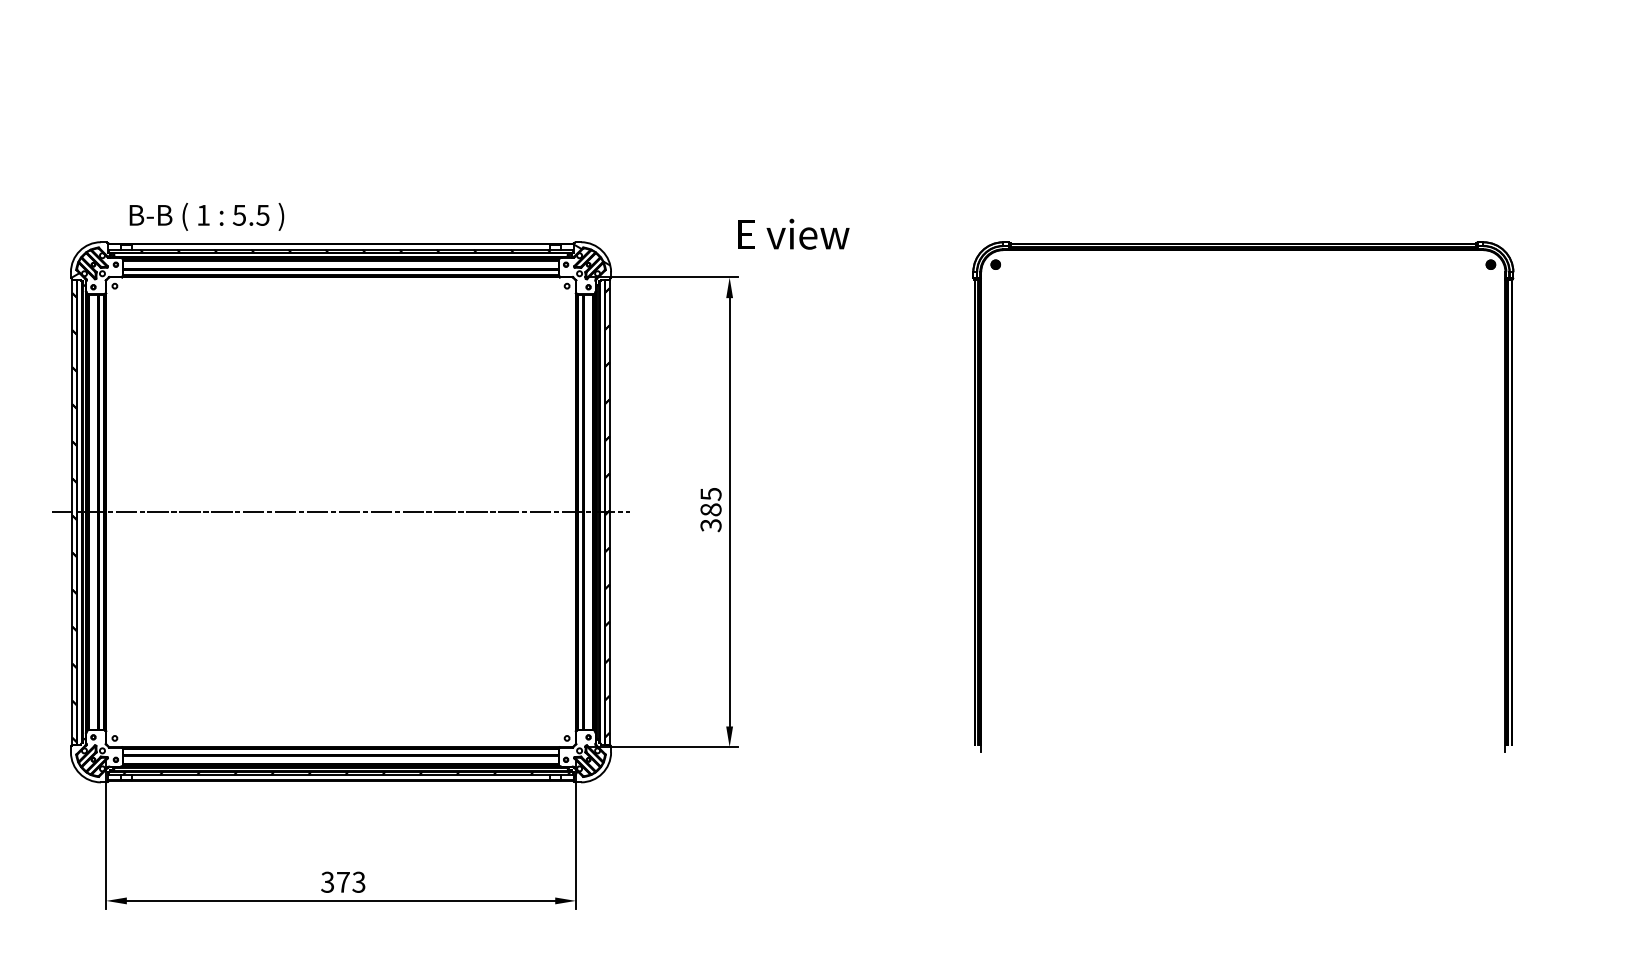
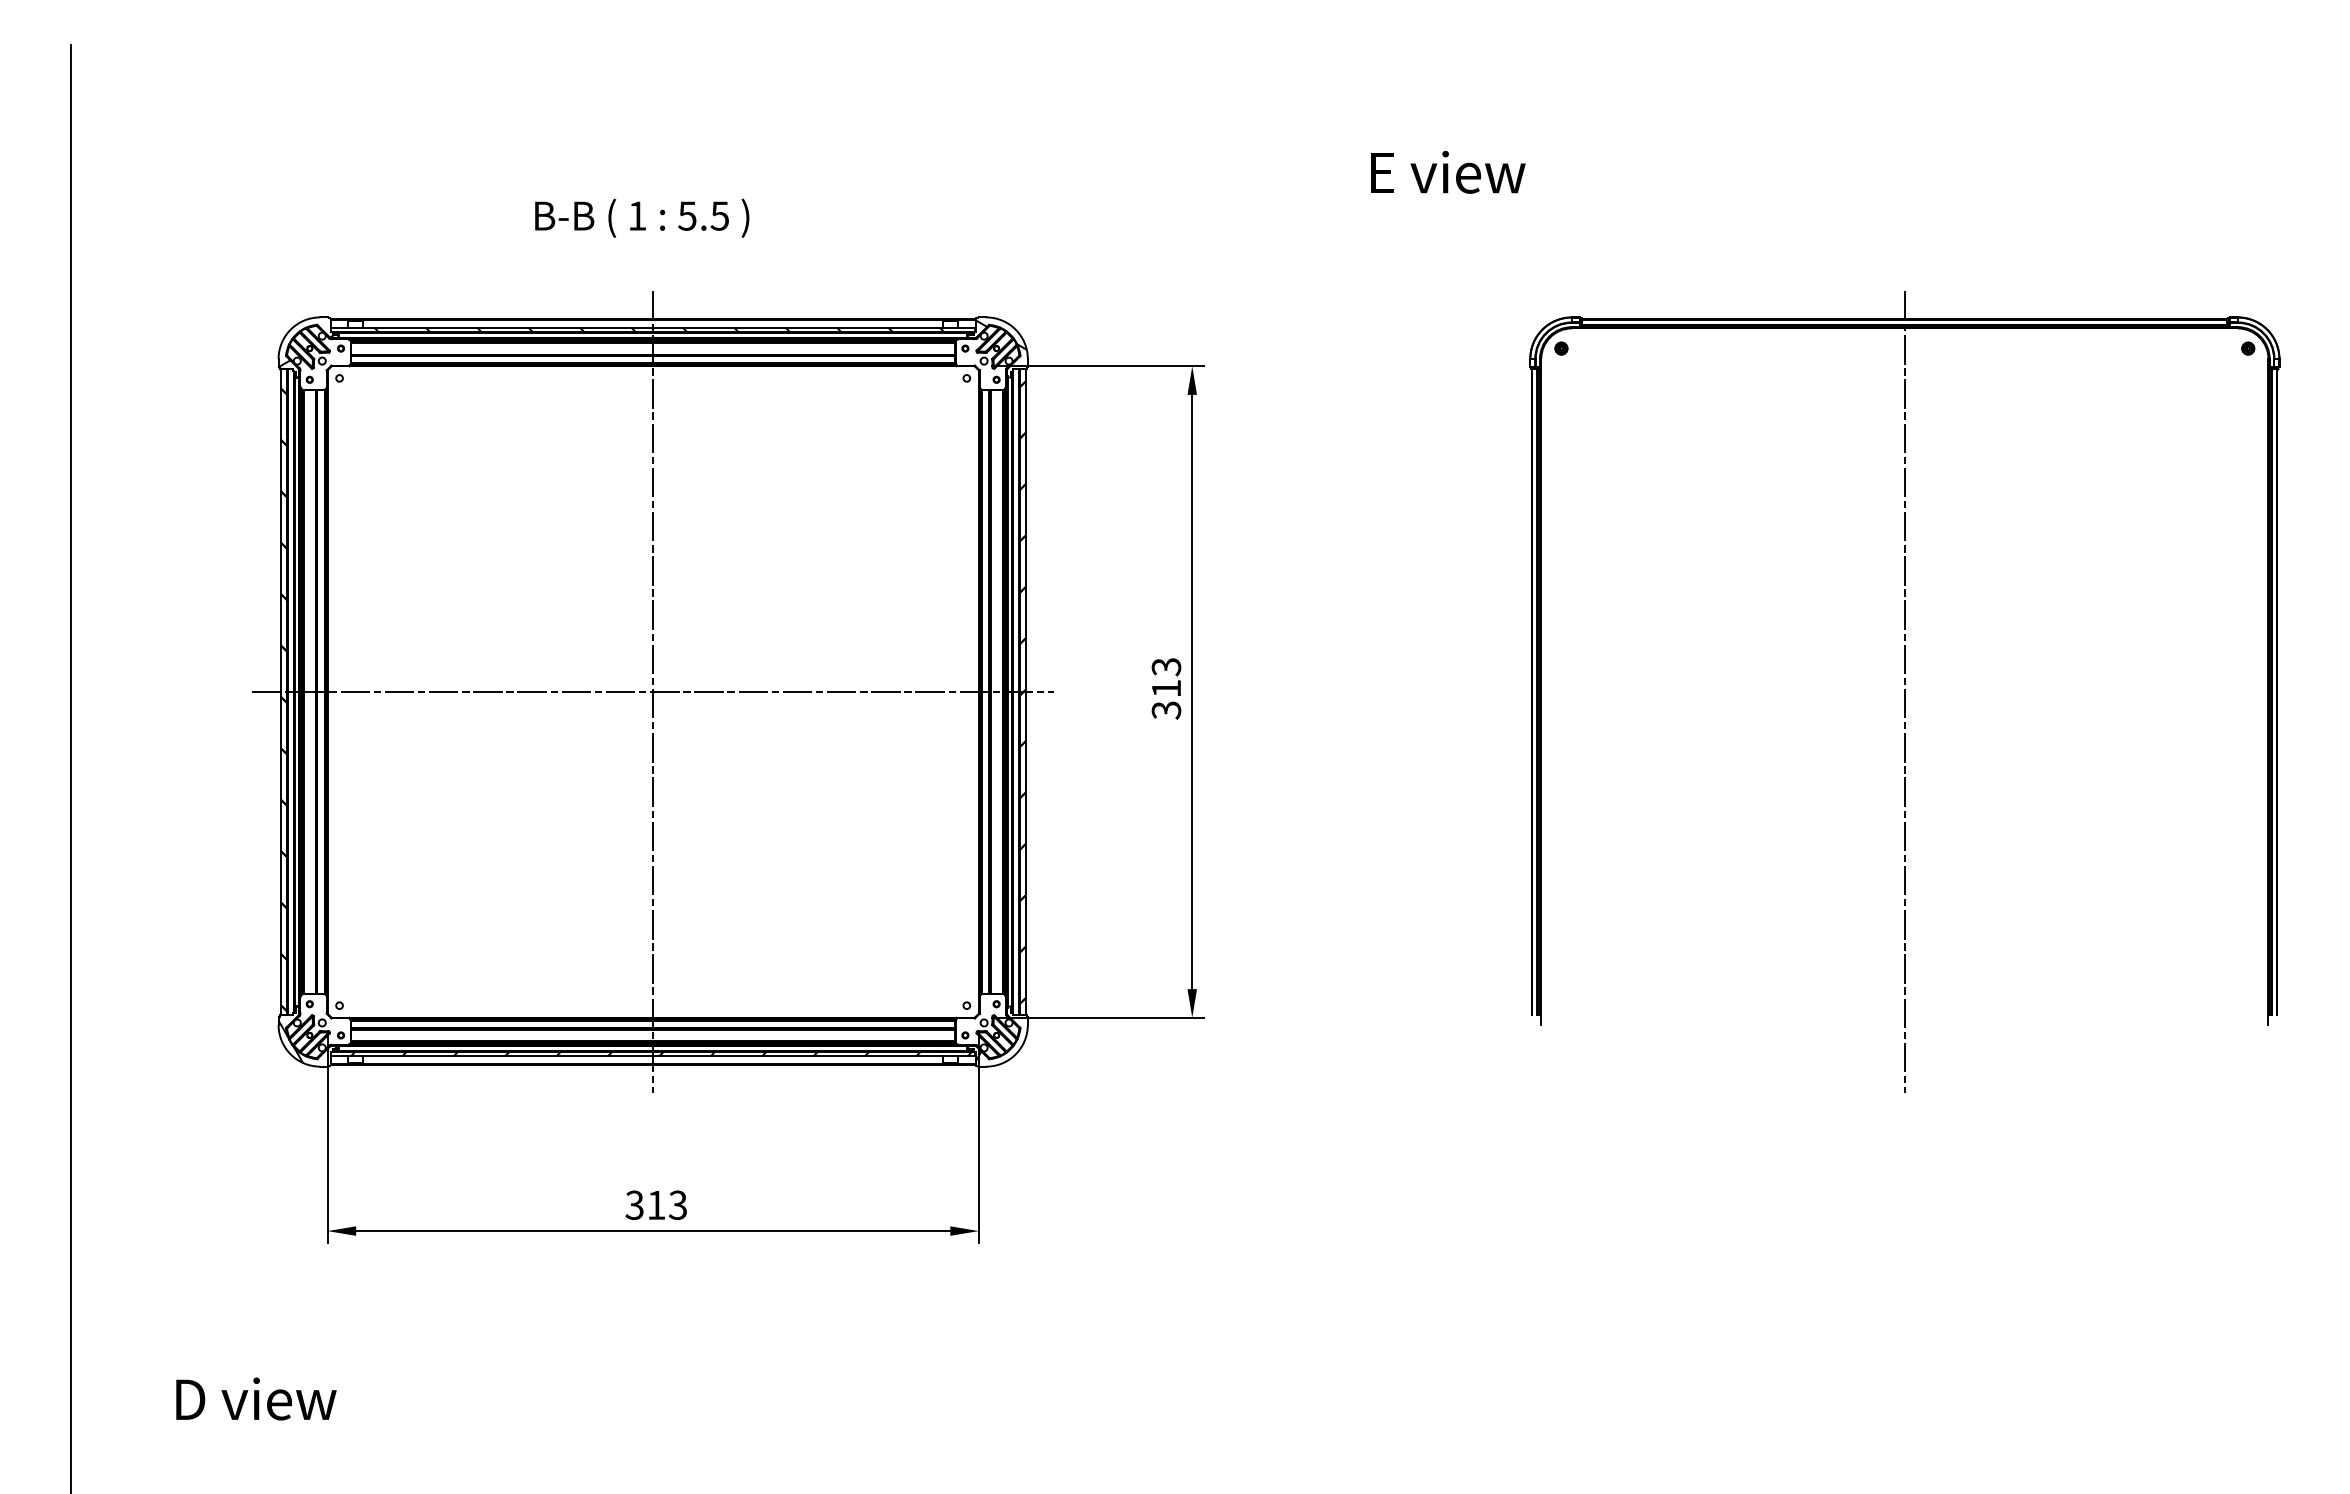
text: (207, 216) -> (642, 217), moved
text: (793, 233) -> (1448, 171), moved
text: (711, 501) -> (1166, 677), 385 -> 313
line: (341, 511) -> (653, 691), added
line: (1243, 511) -> (1904, 691), added
hatch: (91, 764) -> (307, 1041), added
text: (343, 882) -> (656, 1205), 373 -> 313

